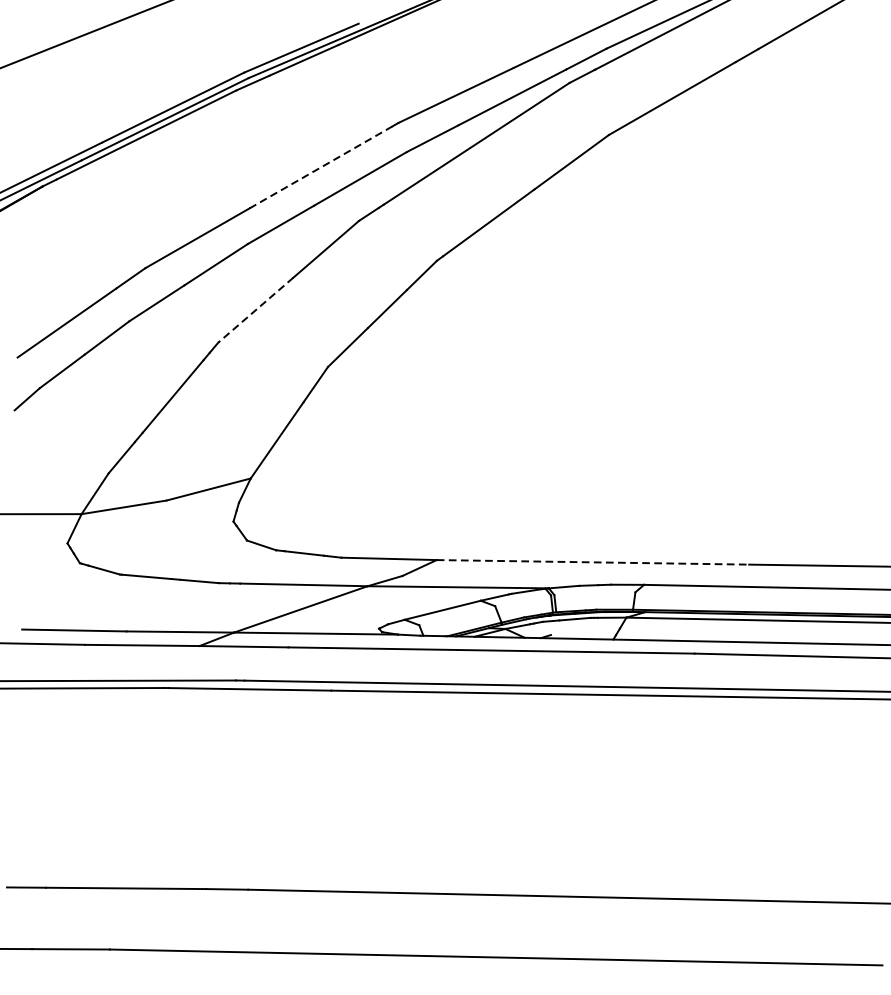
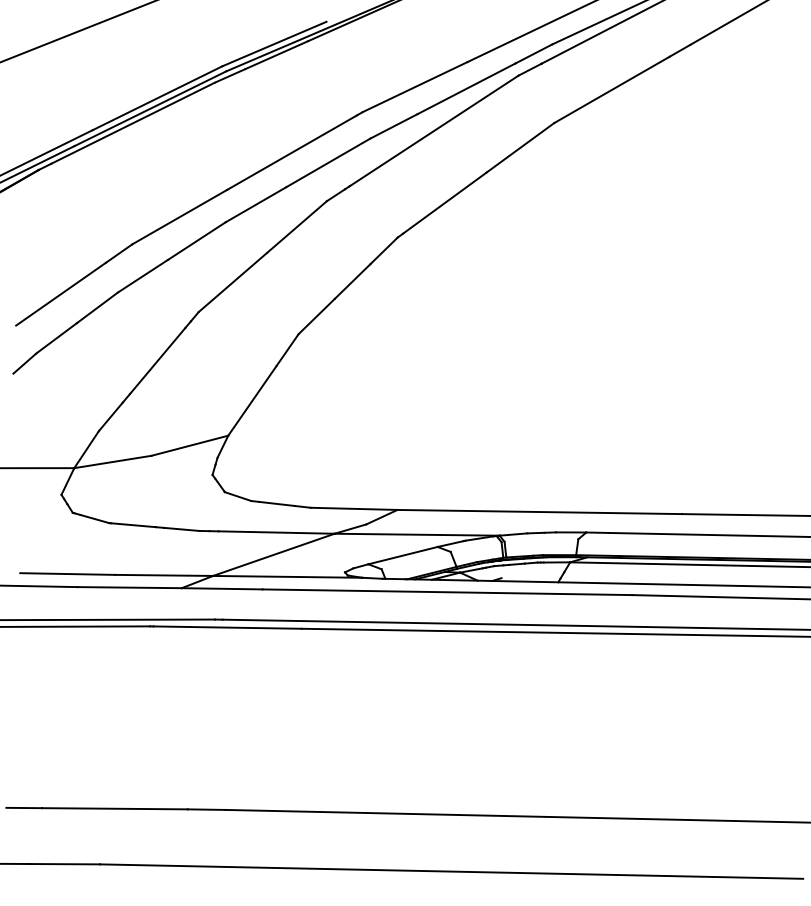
line: (321, 167) -> (292, 152), dashed -> solid
line: (255, 310) -> (232, 282), dashed -> solid
line: (593, 562) -> (540, 512), dashed -> solid

